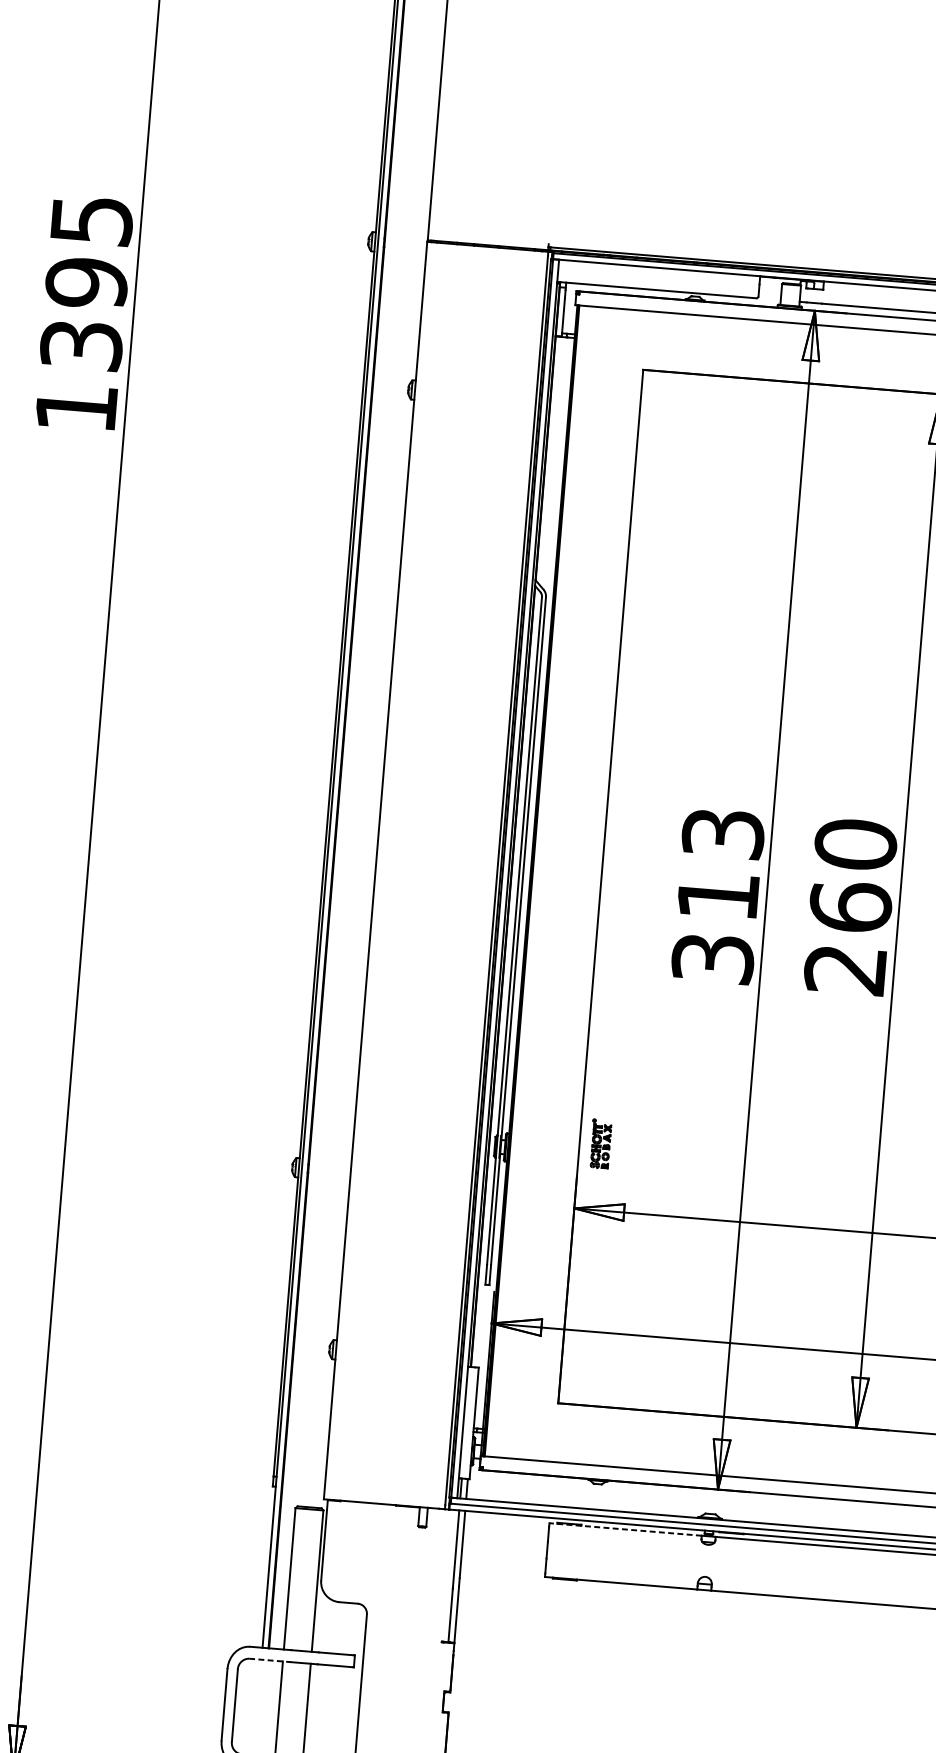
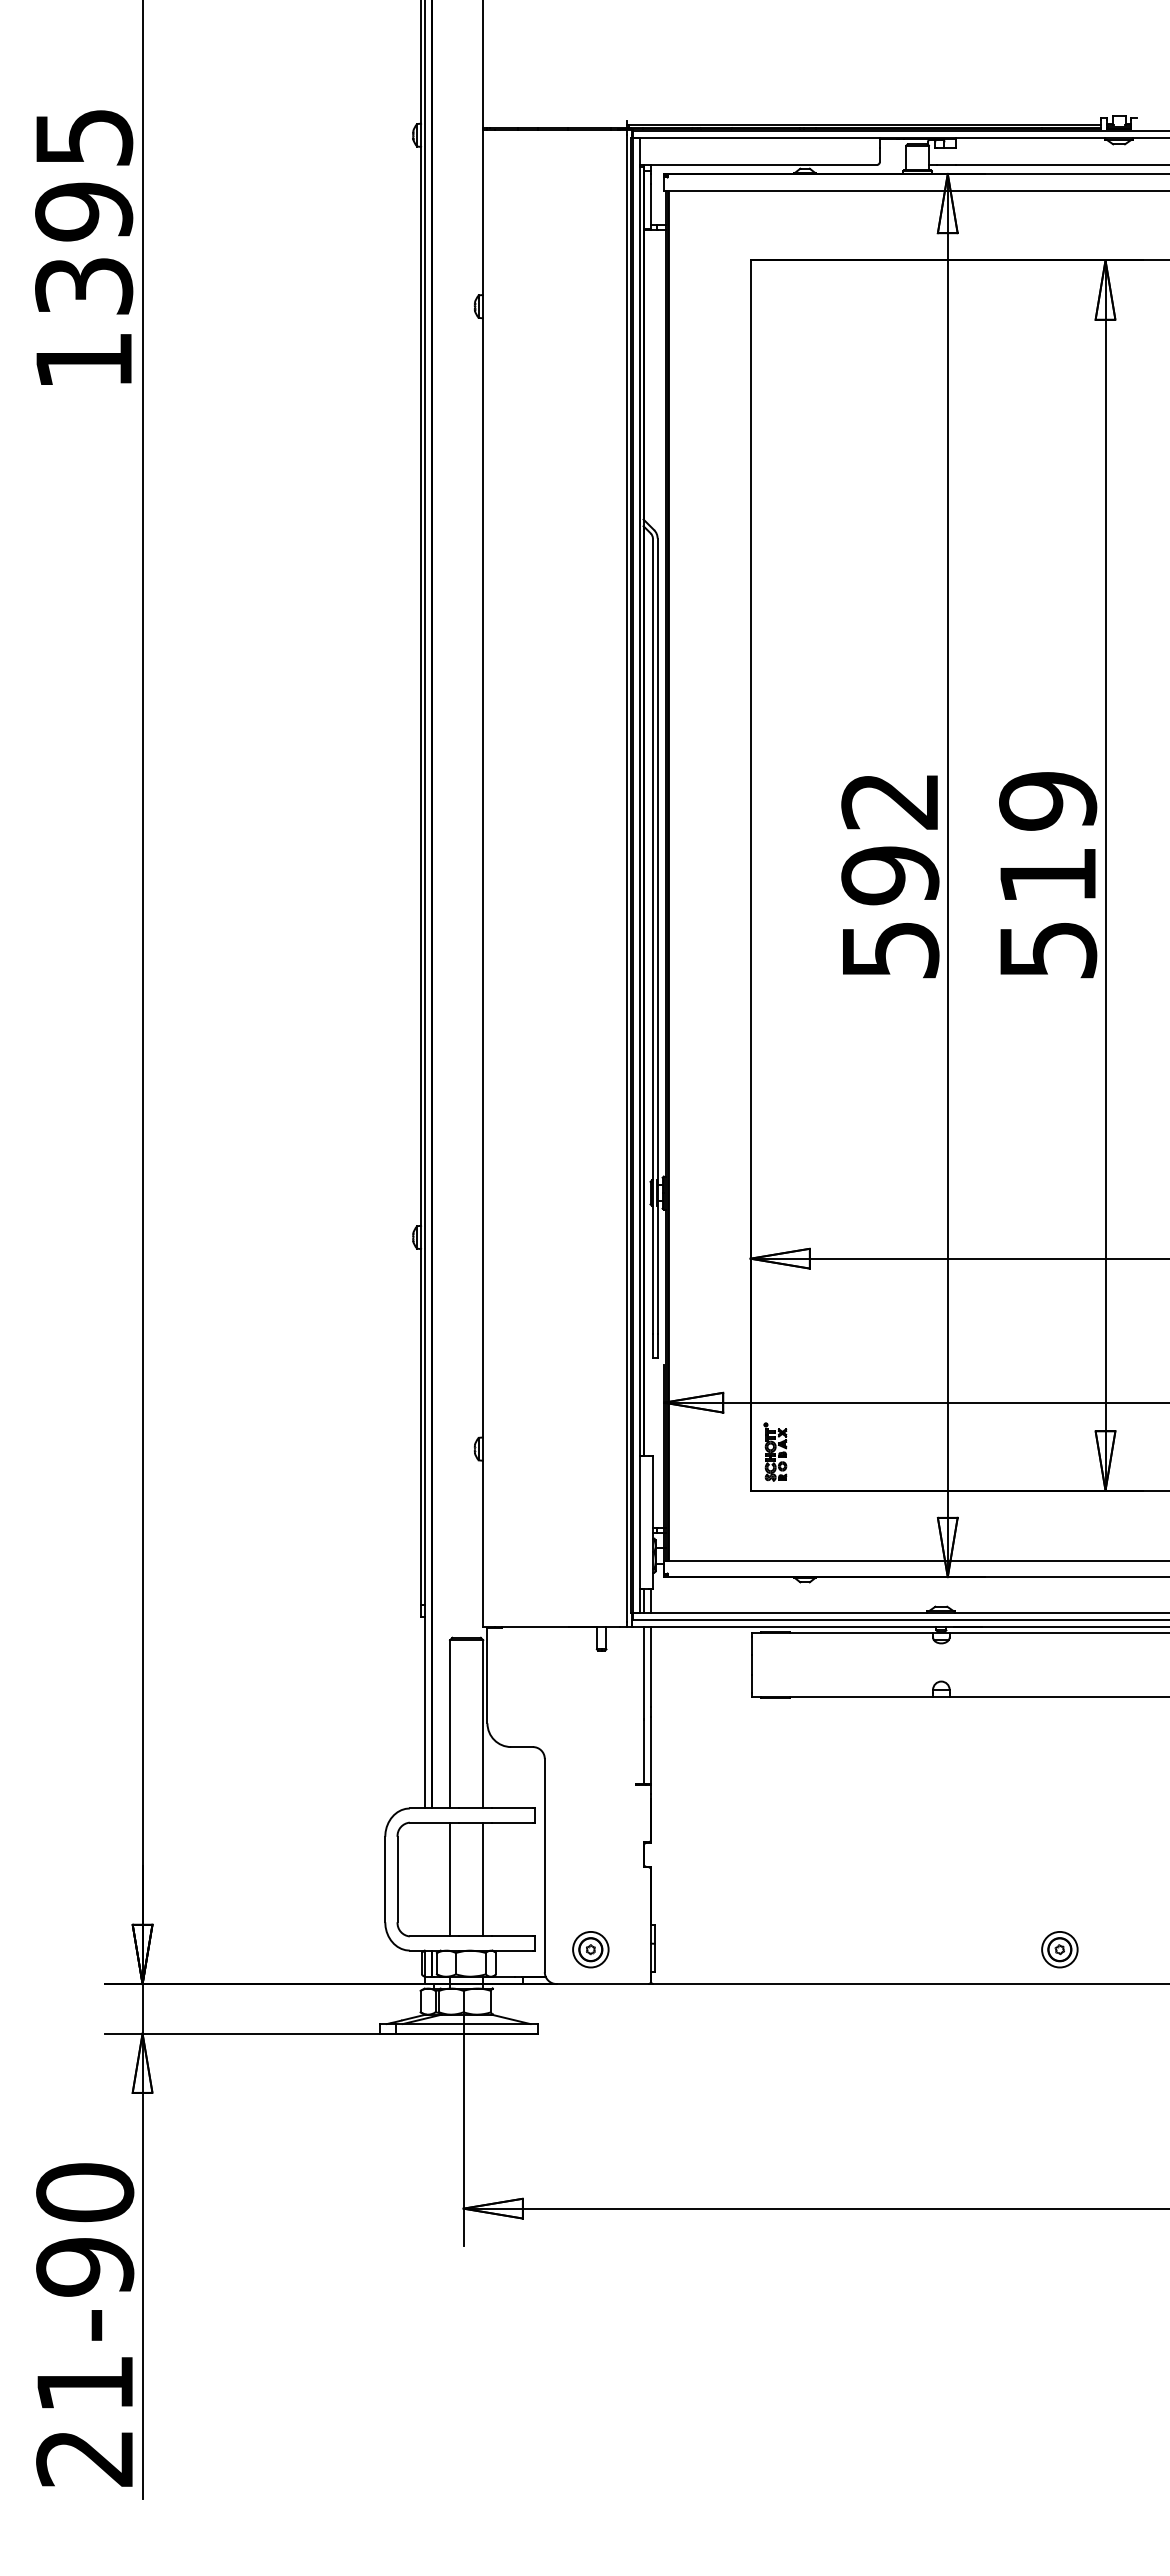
text: (718, 896) -> (890, 875), 313 -> 592
text: (851, 906) -> (1048, 874), 260 -> 519
part: (600, 1143) -> (775, 1451), moved
line: (625, 1529) -> (842, 1633), dashed -> solid
line: (269, 1660) -> (434, 1822), dashed -> solid

